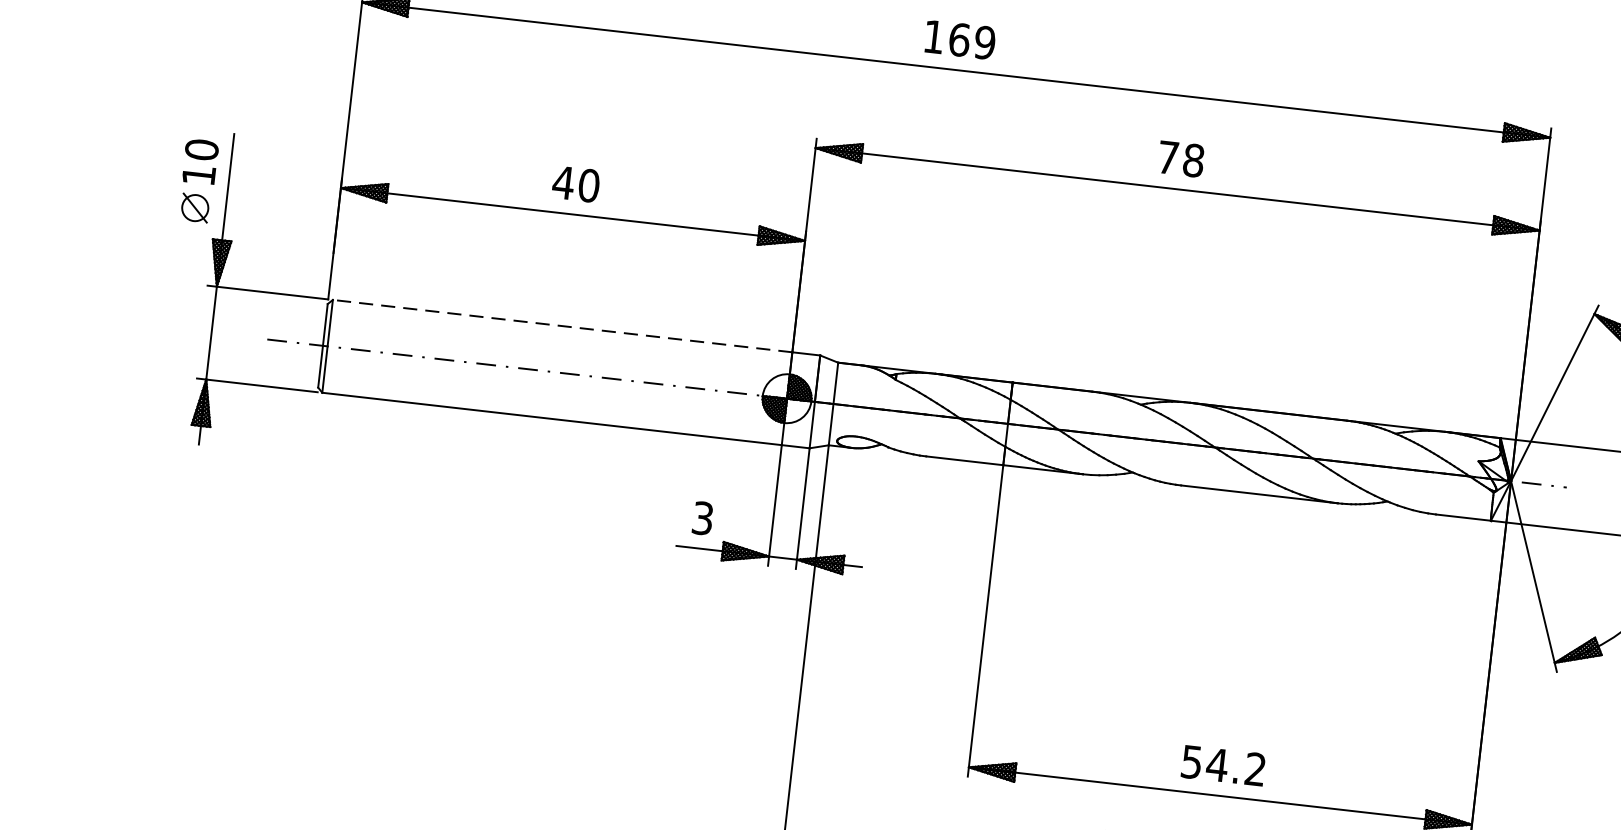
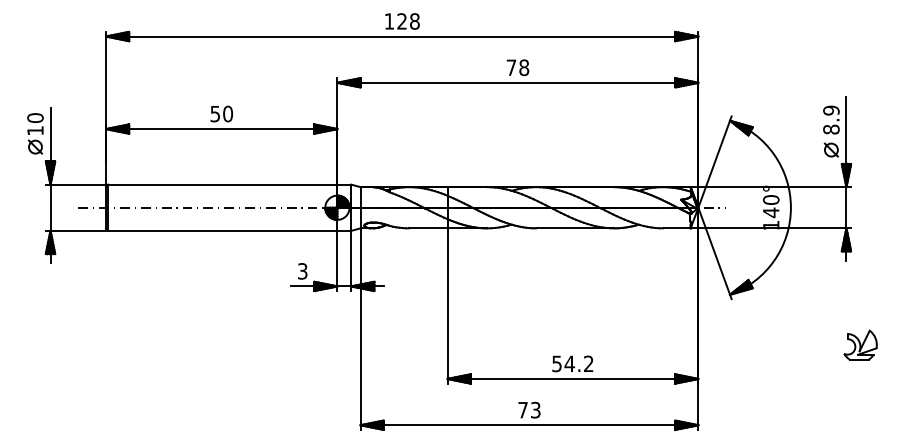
text: (972, 41) -> (408, 21), 169 -> 128
text: (563, 183) -> (215, 114), 40 -> 50
line: (561, 325) -> (222, 184), dashed -> solid

